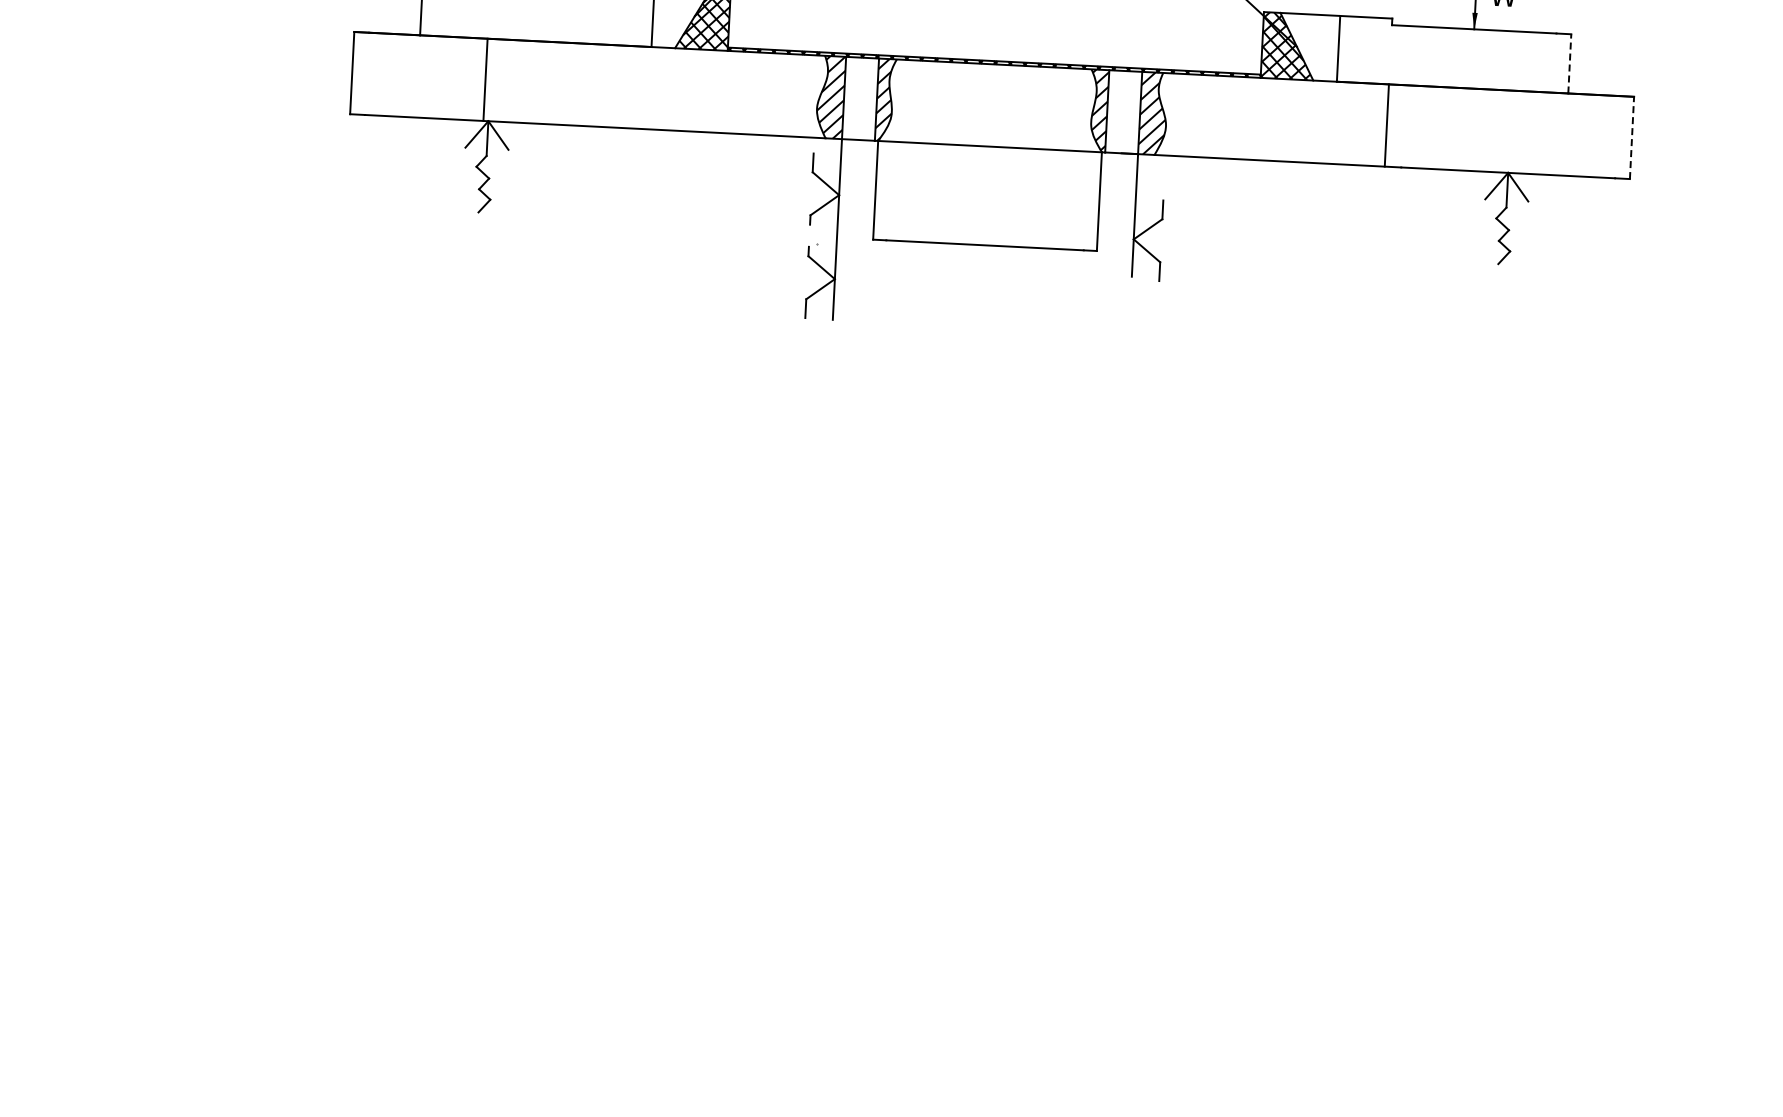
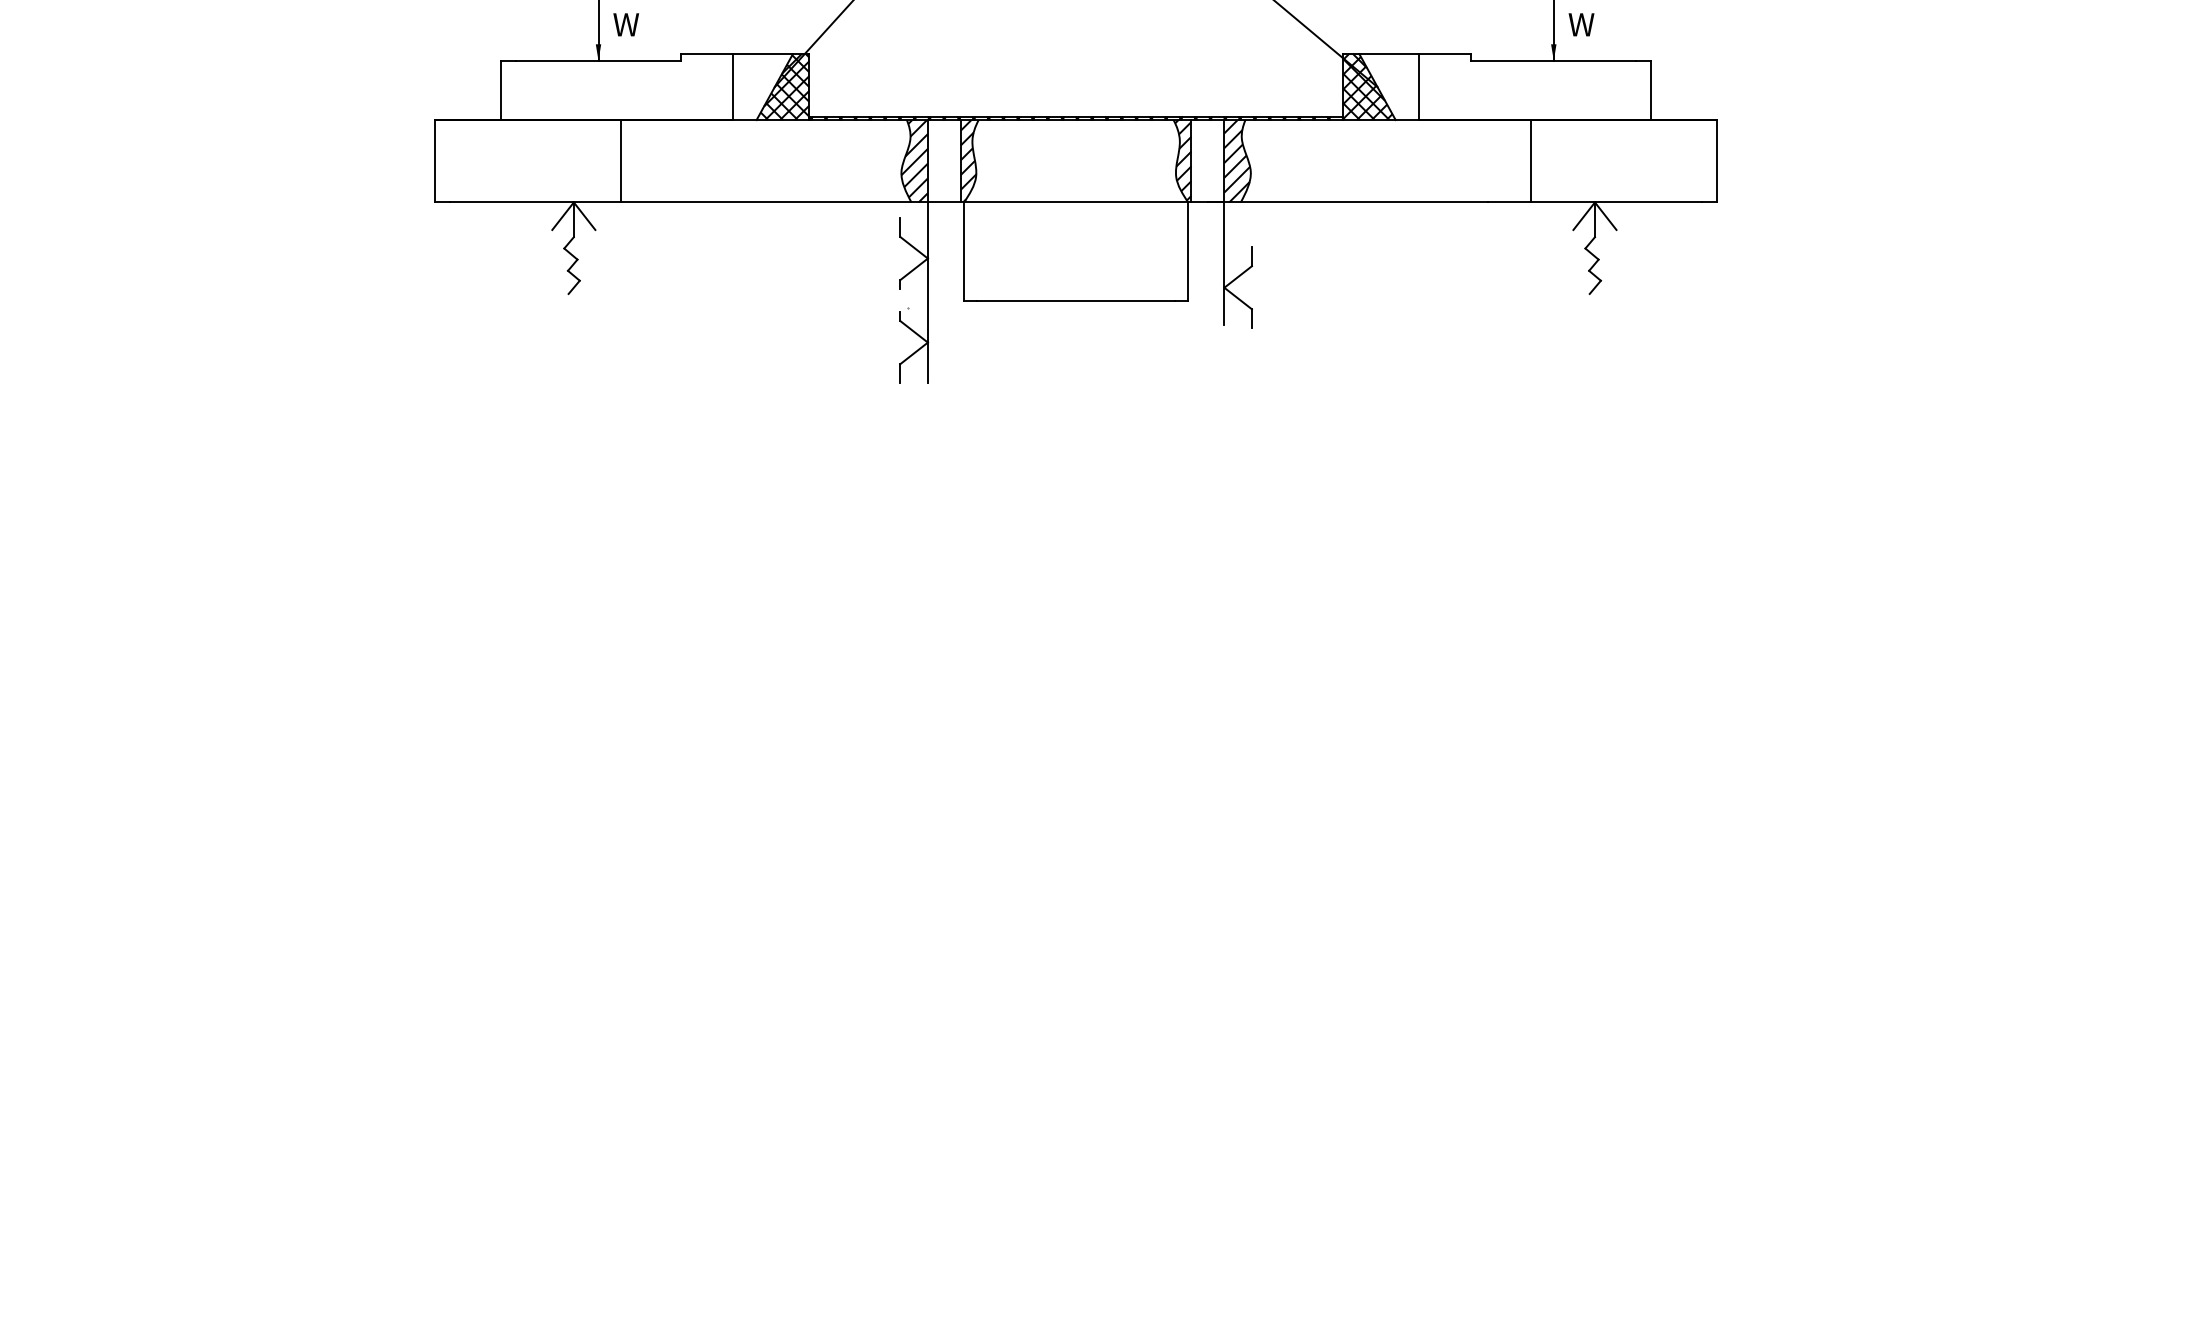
line: (1569, 63) -> (1650, 90), dashed -> solid
line: (485, 80) -> (620, 161), moved
line: (1386, 125) -> (1531, 161), moved
line: (1631, 137) -> (1716, 160), dashed -> solid

